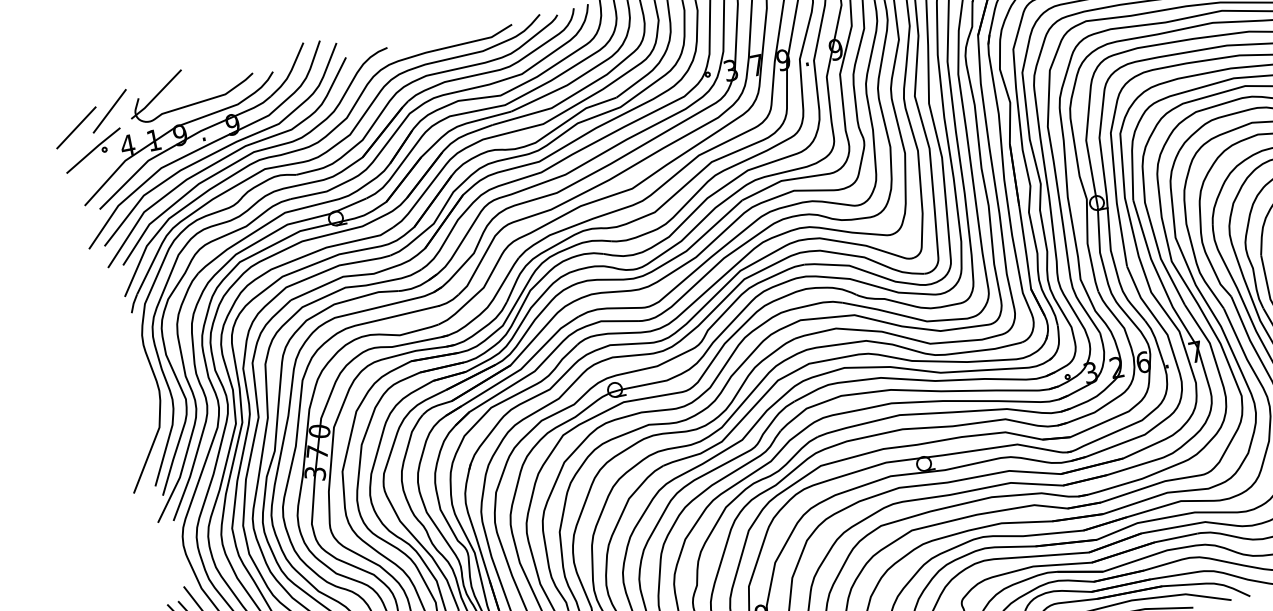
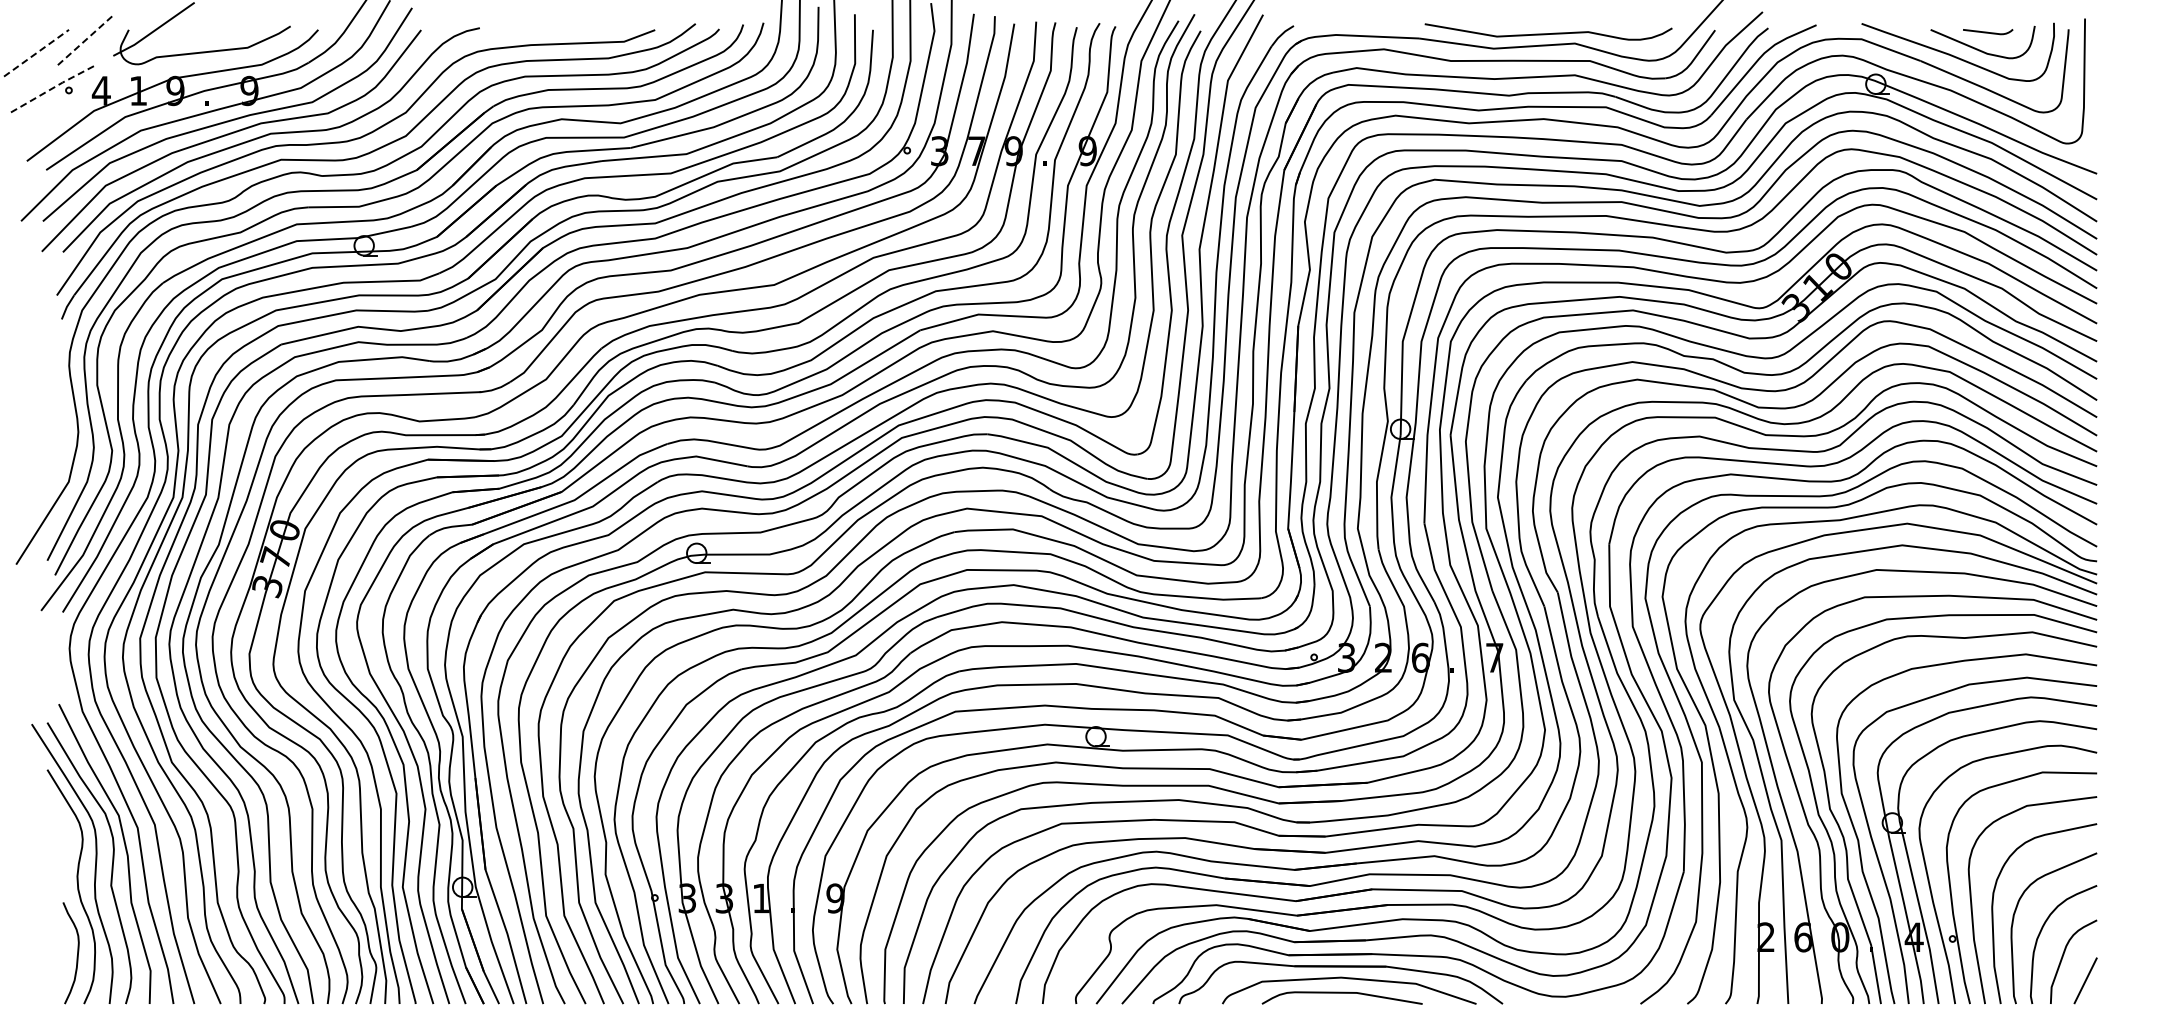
line: (109, 111) -> (86, 39), solid -> dashed
line: (76, 127) -> (36, 52), solid -> dashed
line: (94, 149) -> (54, 87), solid -> dashed

